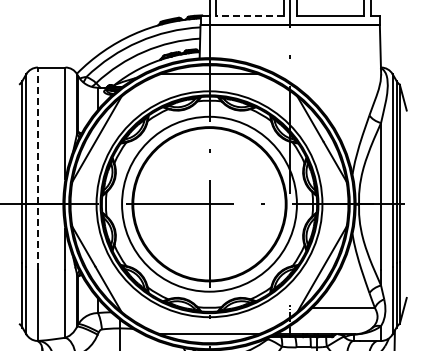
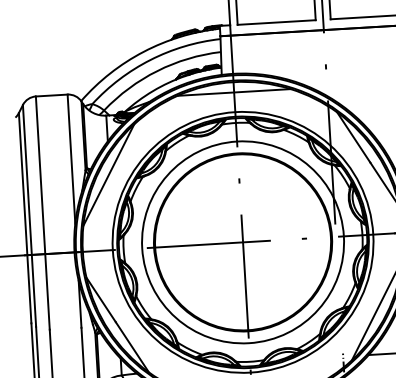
line: (249, 15) -> (276, 21), dashed -> solid
line: (37, 168) -> (42, 212), dashed -> solid

